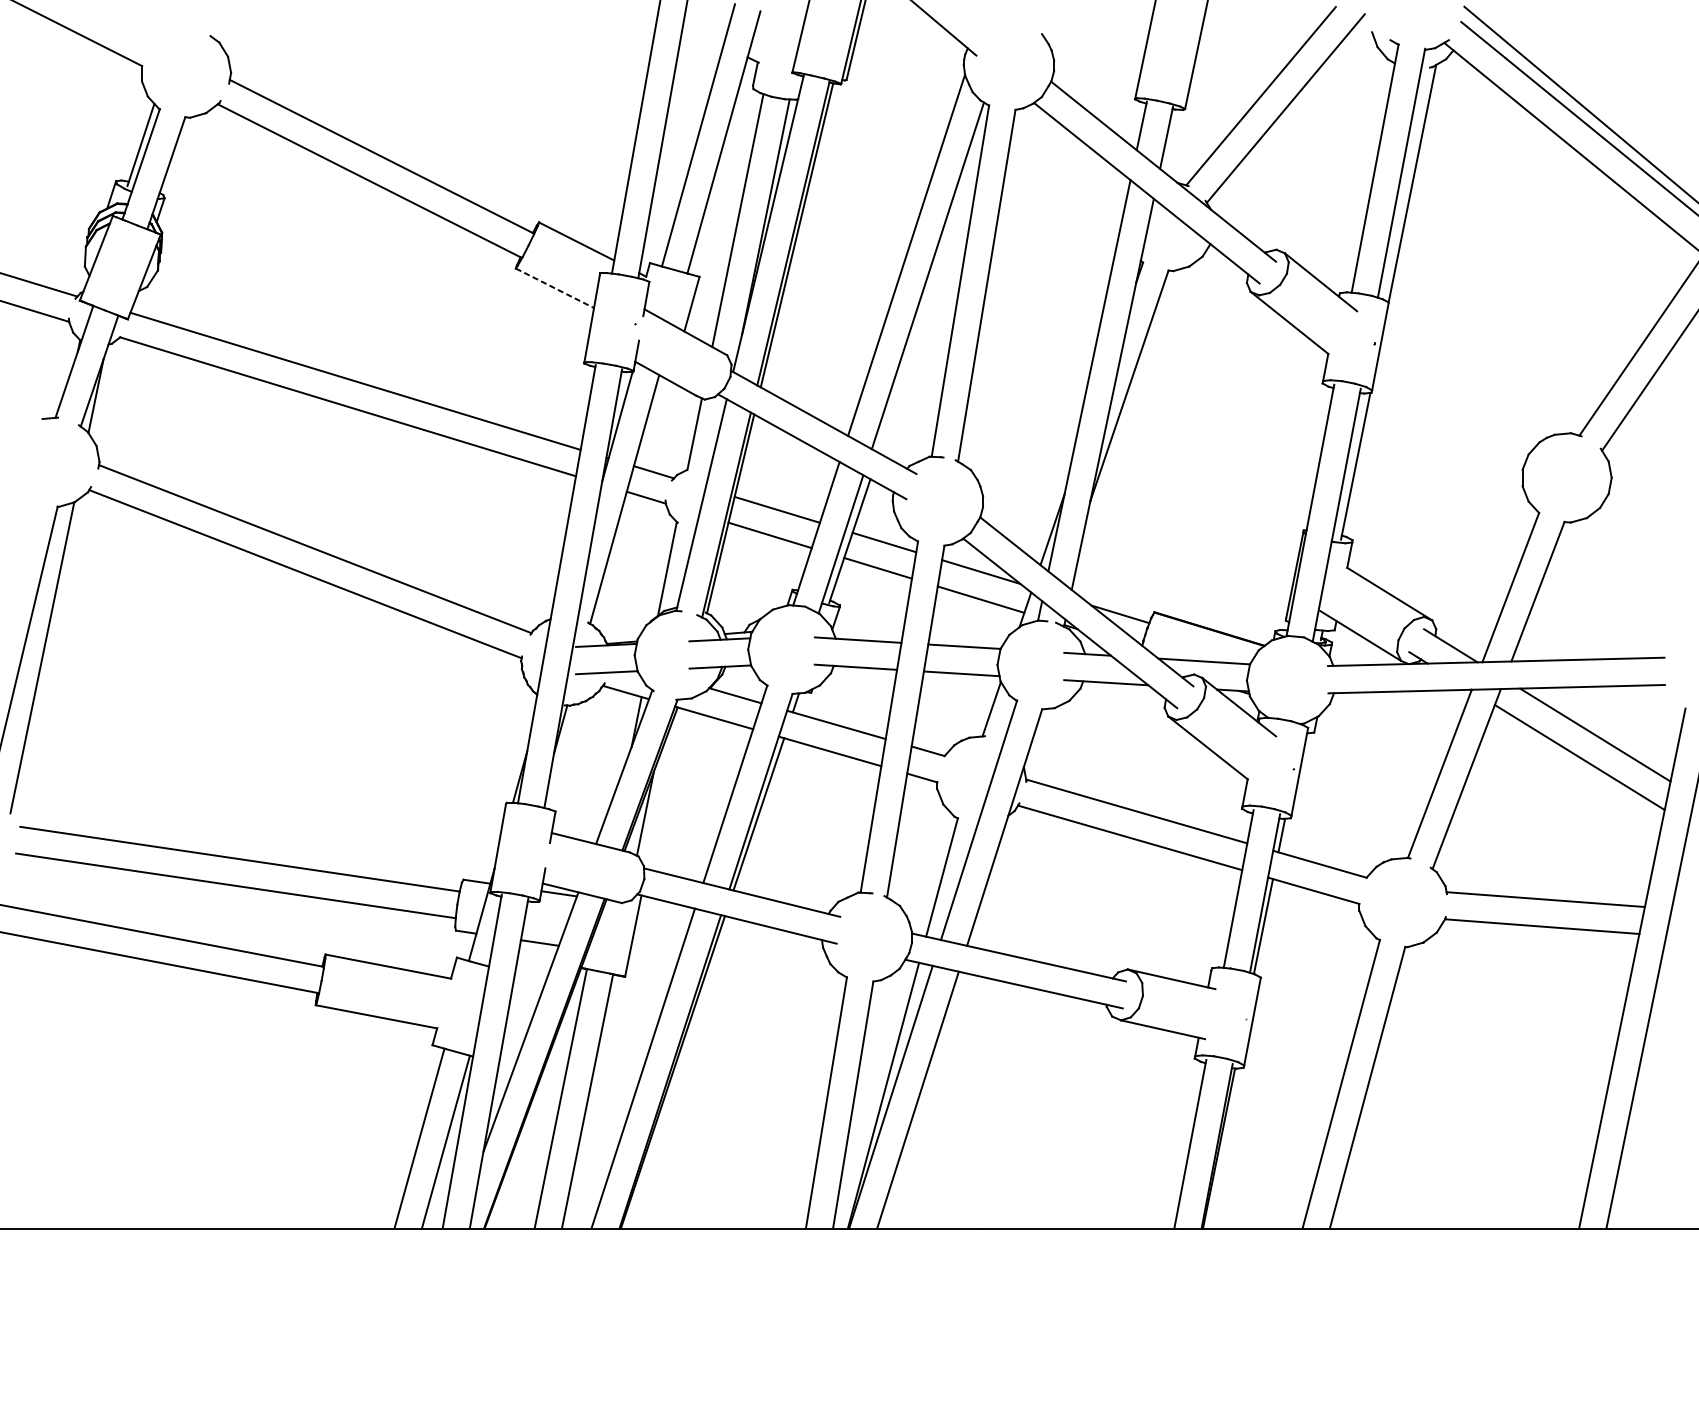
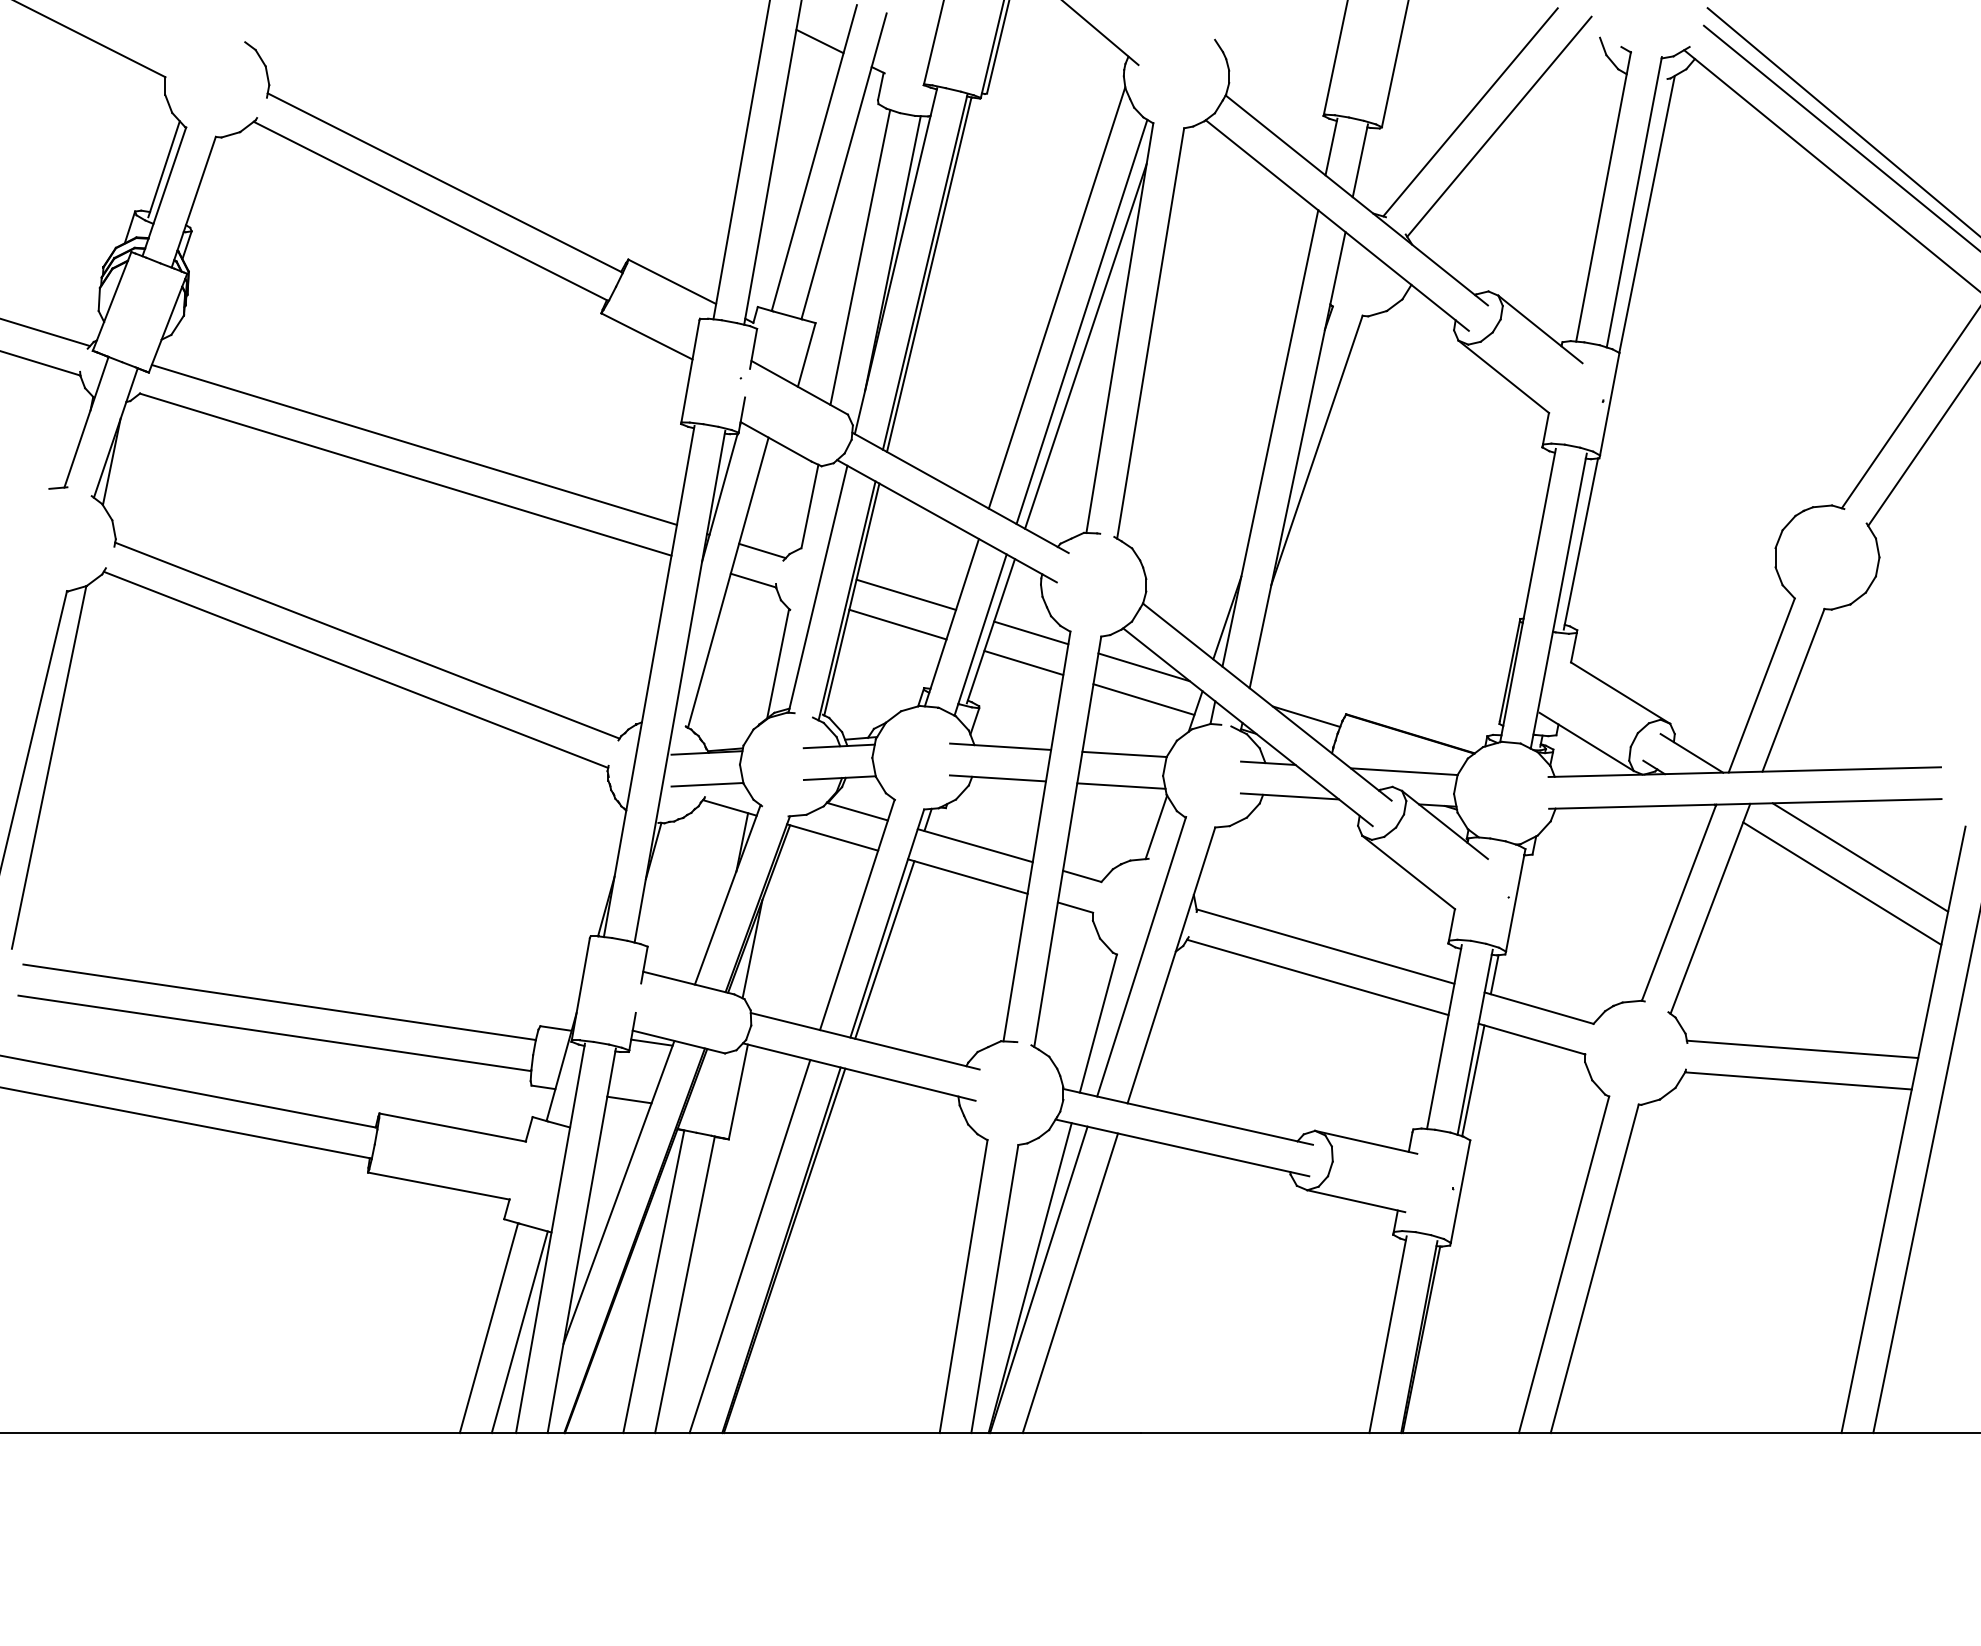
line: (702, 35) -> (819, 41), added
line: (555, 288) -> (647, 336), dashed -> solid
line: (930, 296) -> (1085, 346), added

